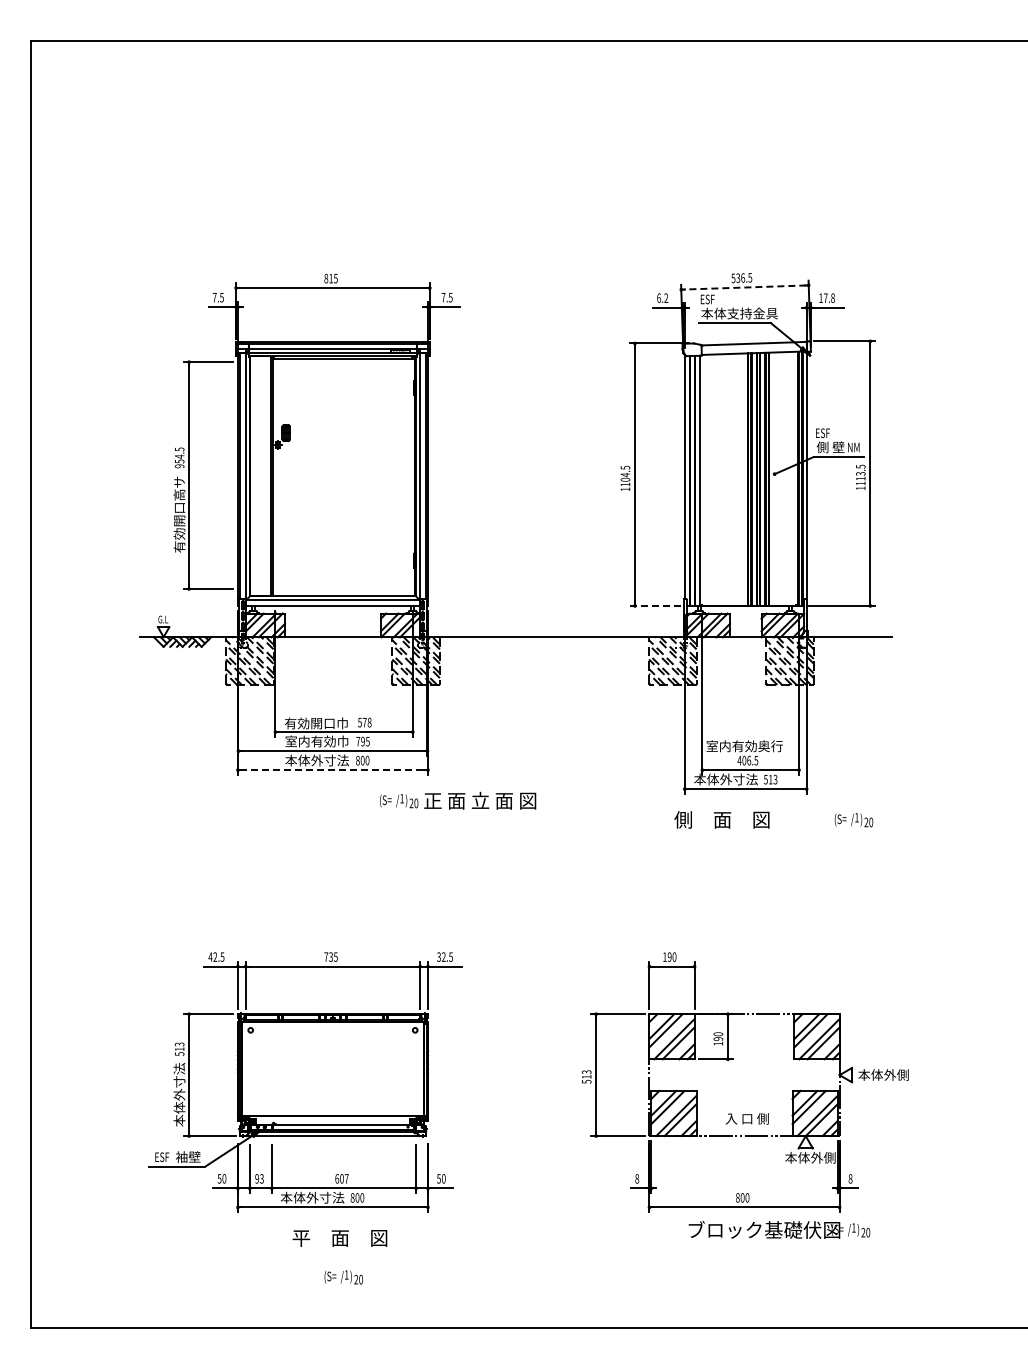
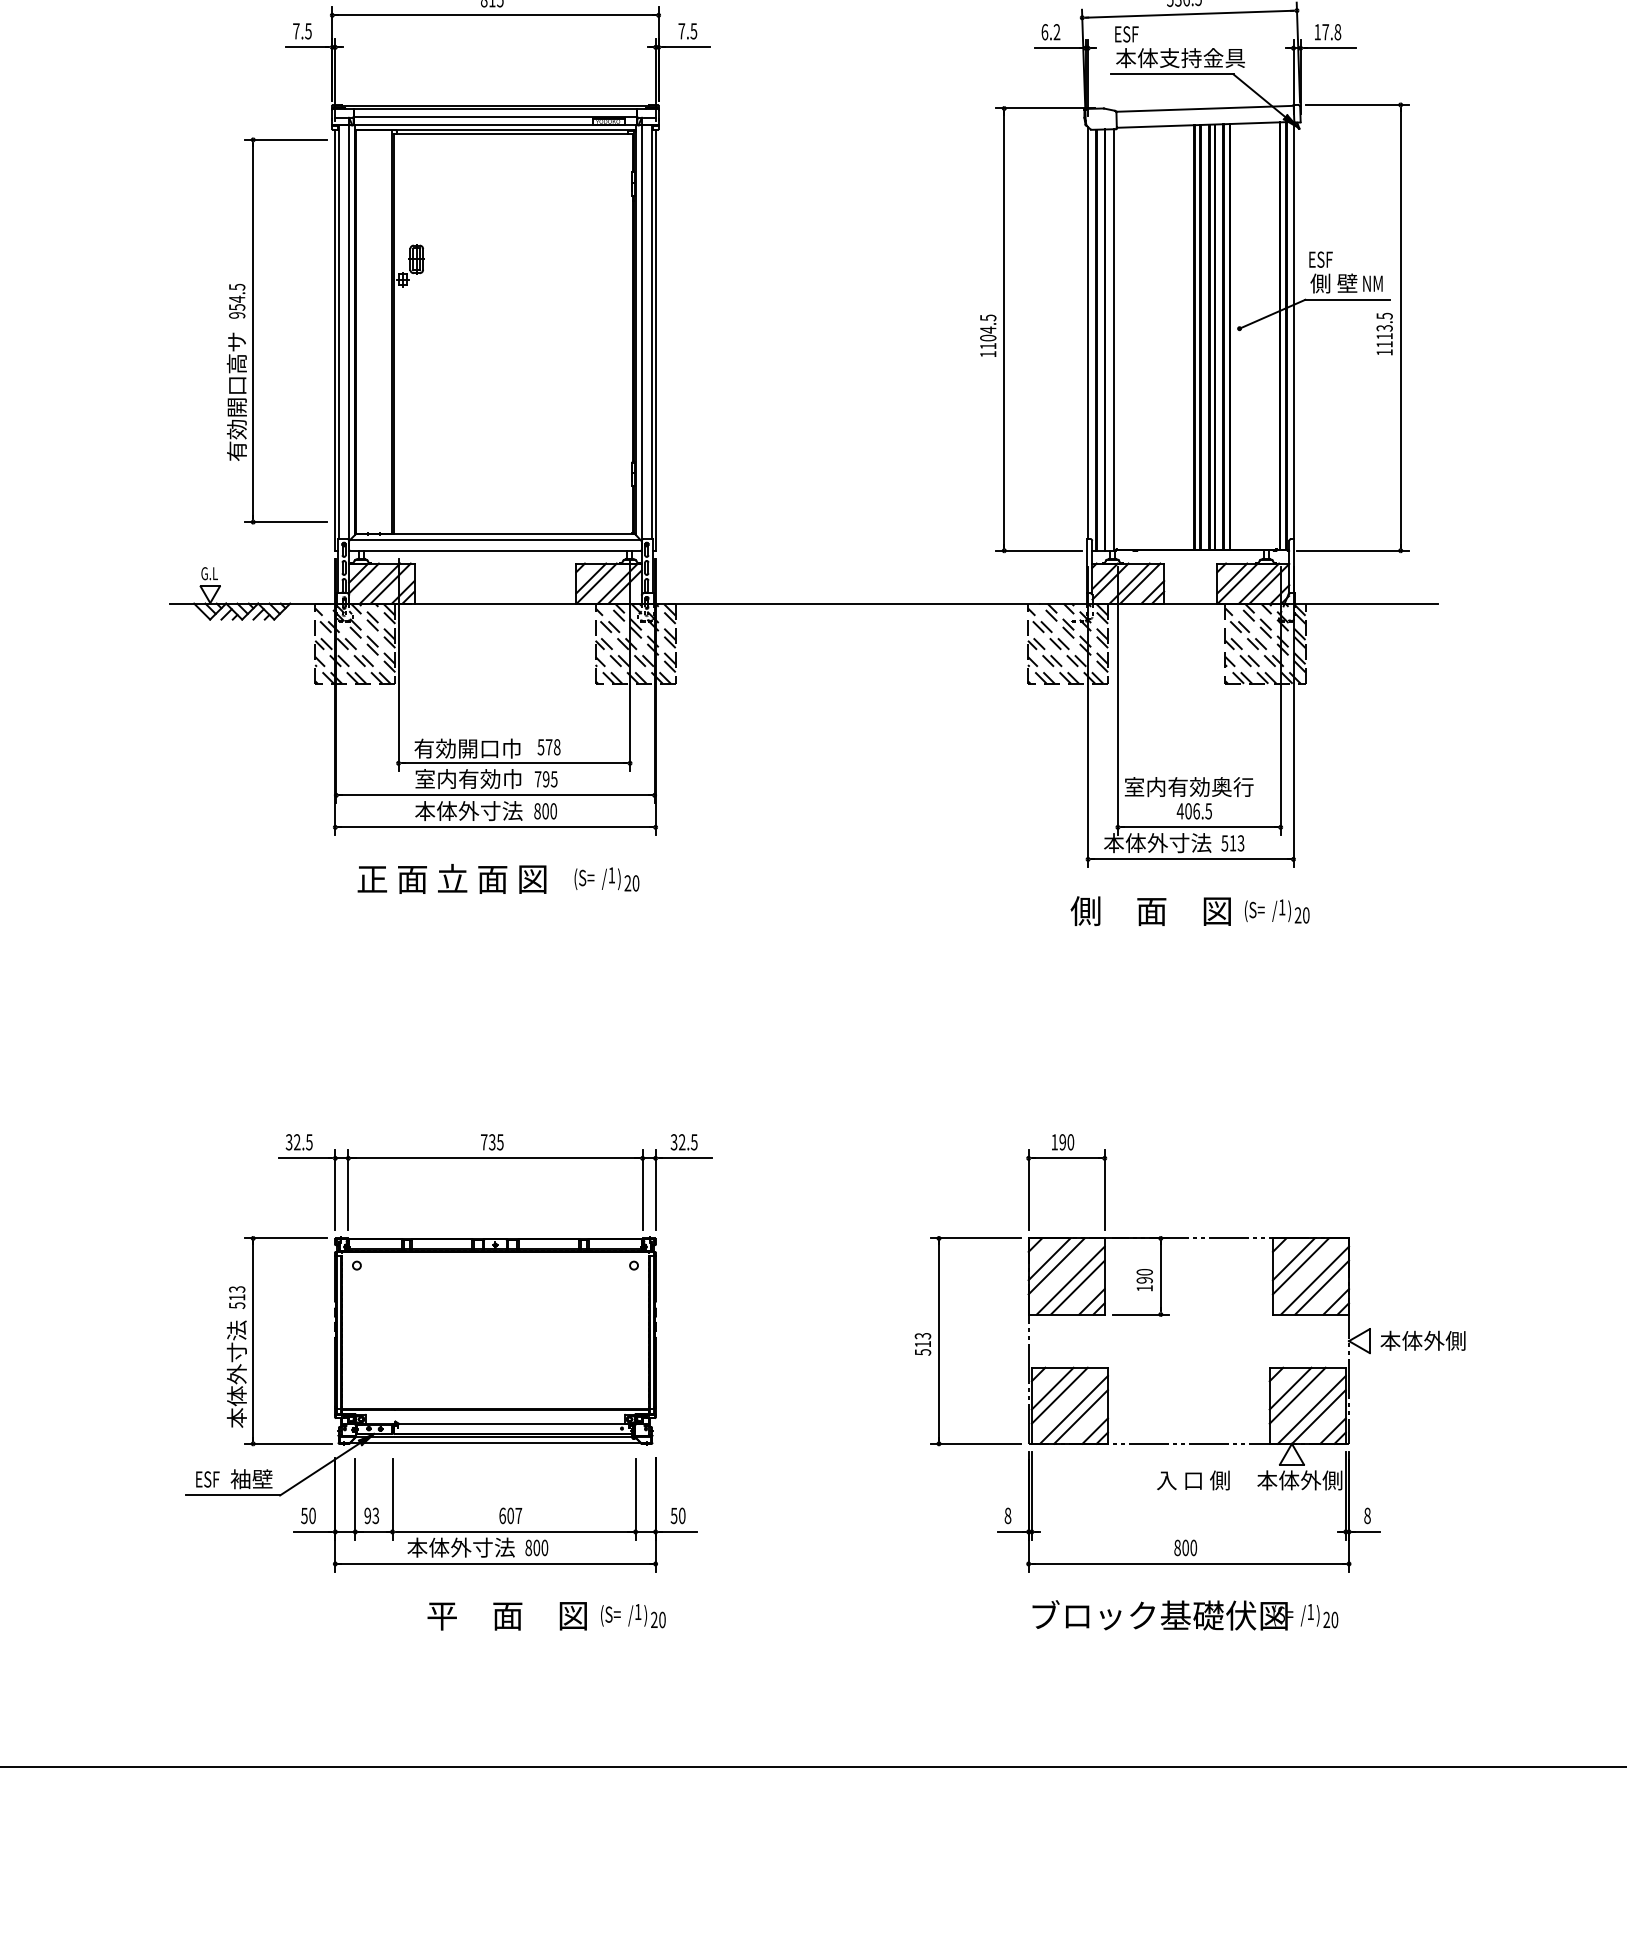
line: (744, 287) -> (1188, 14), dashed -> solid
line: (655, 605) -> (1038, 549), dashed -> solid
line: (332, 770) -> (494, 827), dashed -> solid
text: (480, 800) -> (452, 878), moved
text: (853, 820) -> (1276, 912), moved
text: (210, 956) -> (289, 1141), 42.5 -> 32.5
text: (747, 1118) -> (1193, 1479), moved
text: (779, 1229) -> (1185, 1614), moved
text: (343, 1277) -> (632, 1616), moved

